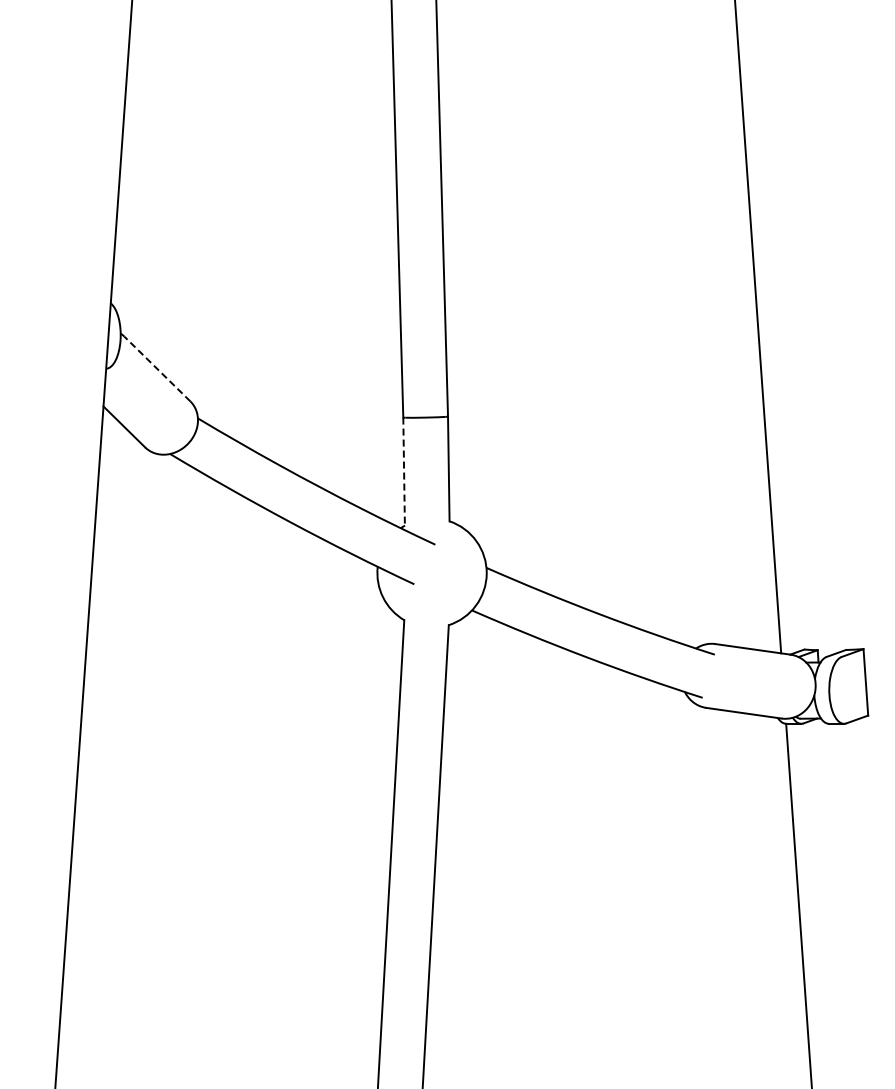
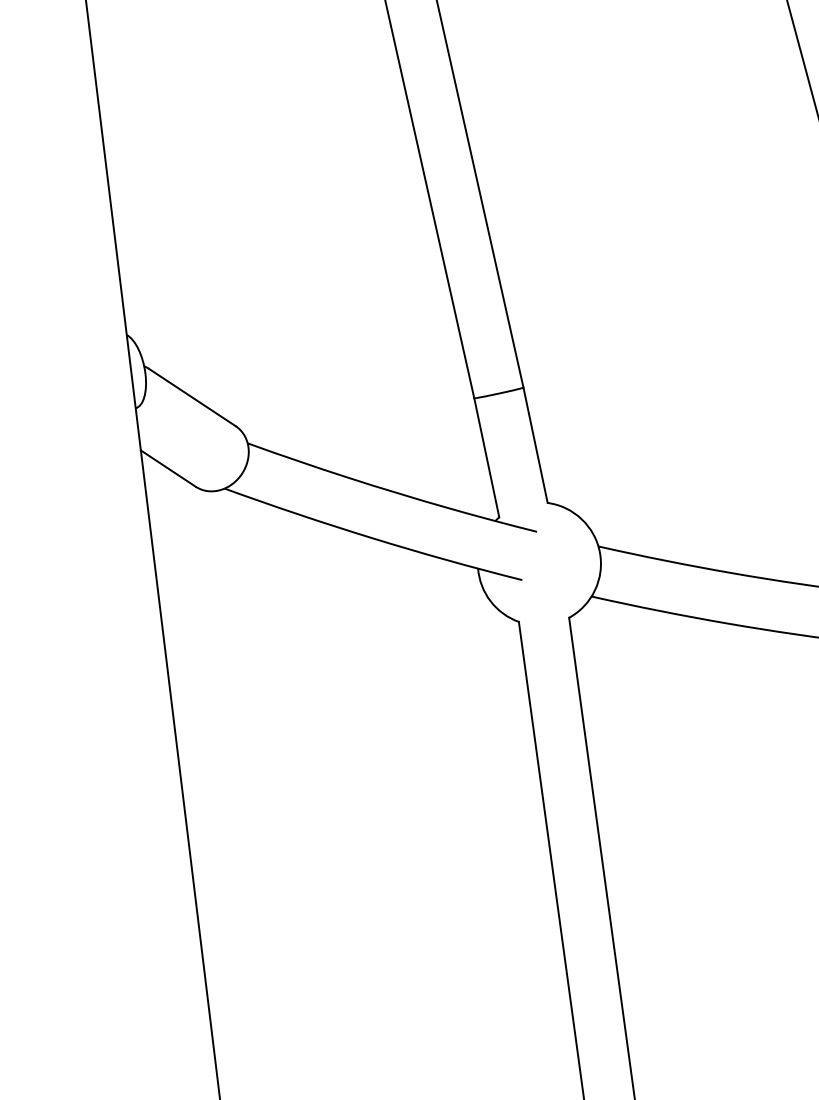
line: (157, 368) -> (192, 396), dashed -> solid
line: (404, 472) -> (487, 458), dashed -> solid

